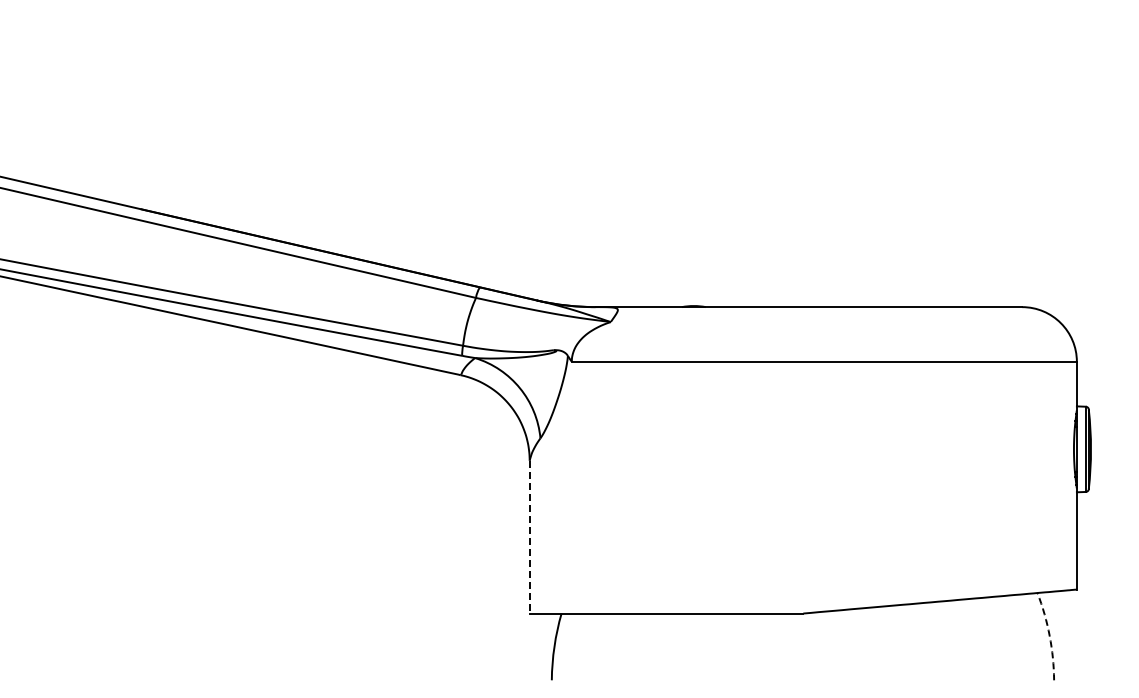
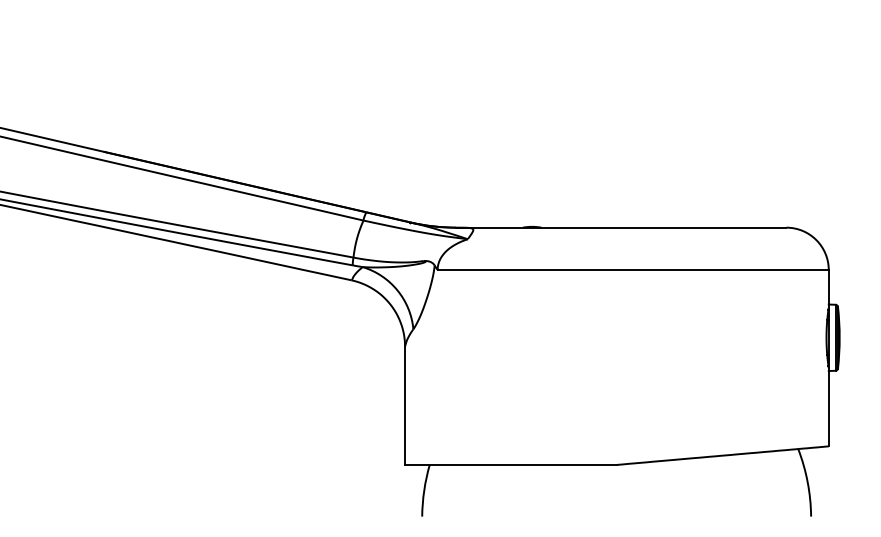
line: (529, 537) -> (404, 406), dashed -> solid
arc: (1049, 635) -> (807, 481), dashed -> solid

